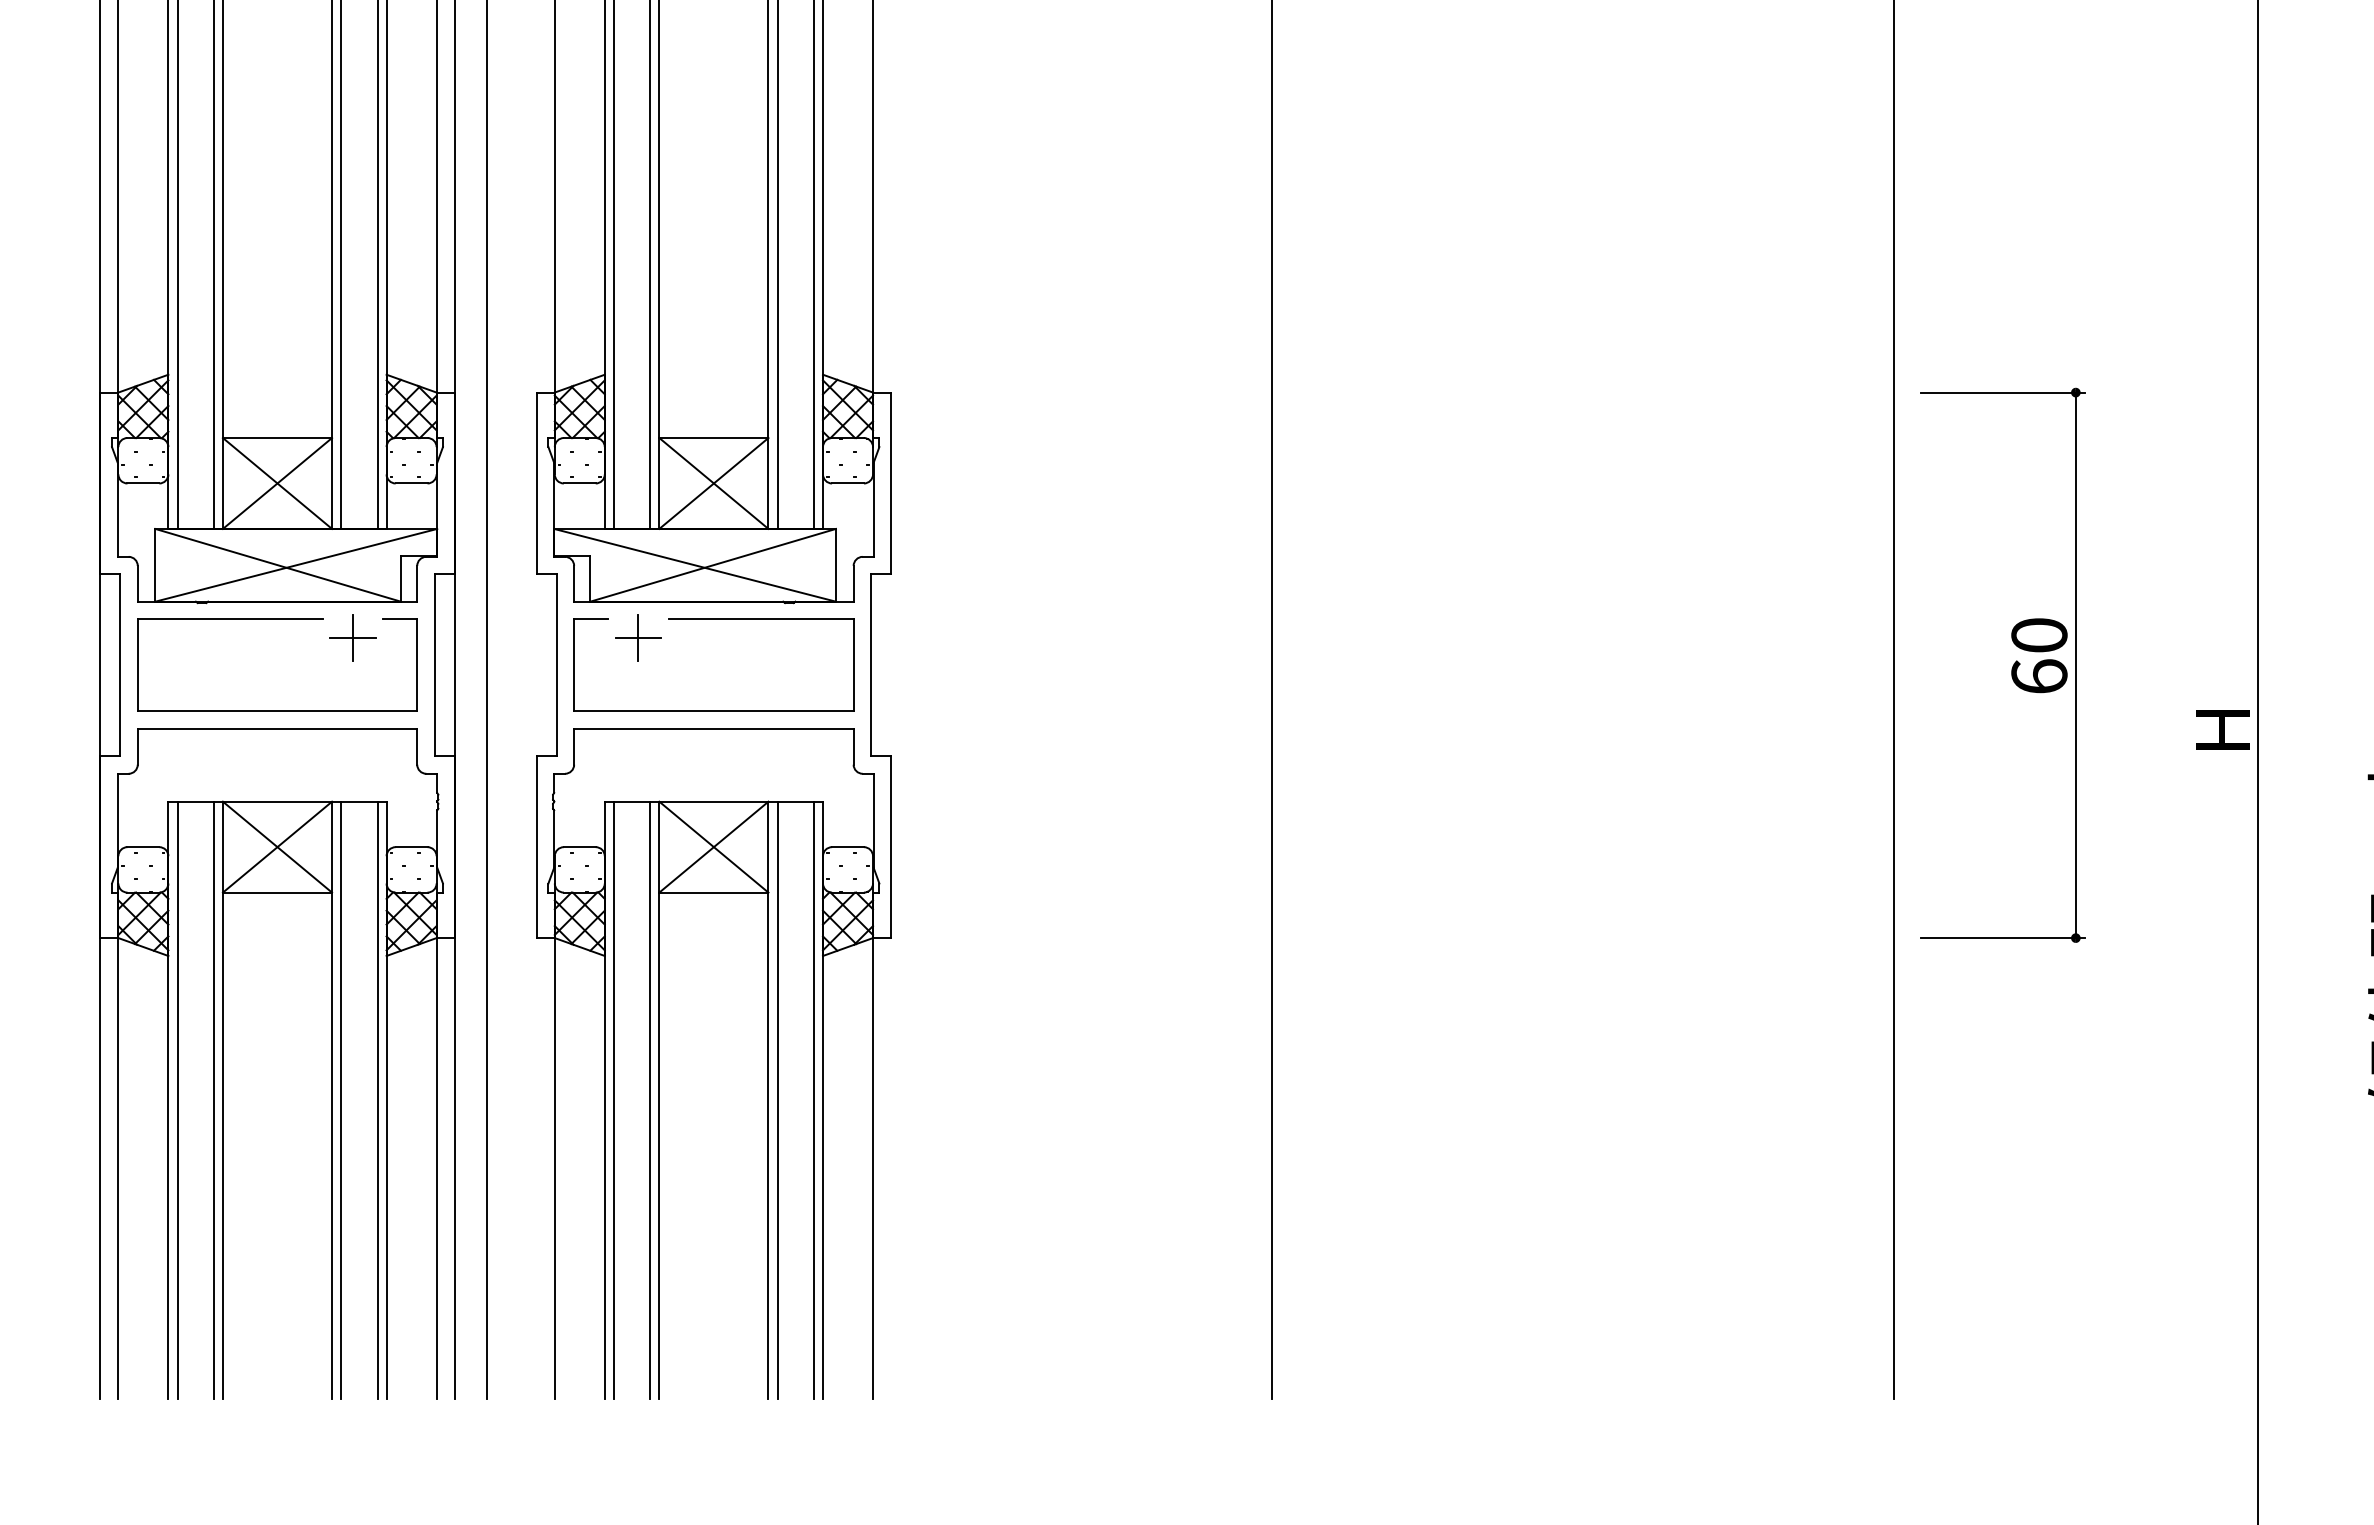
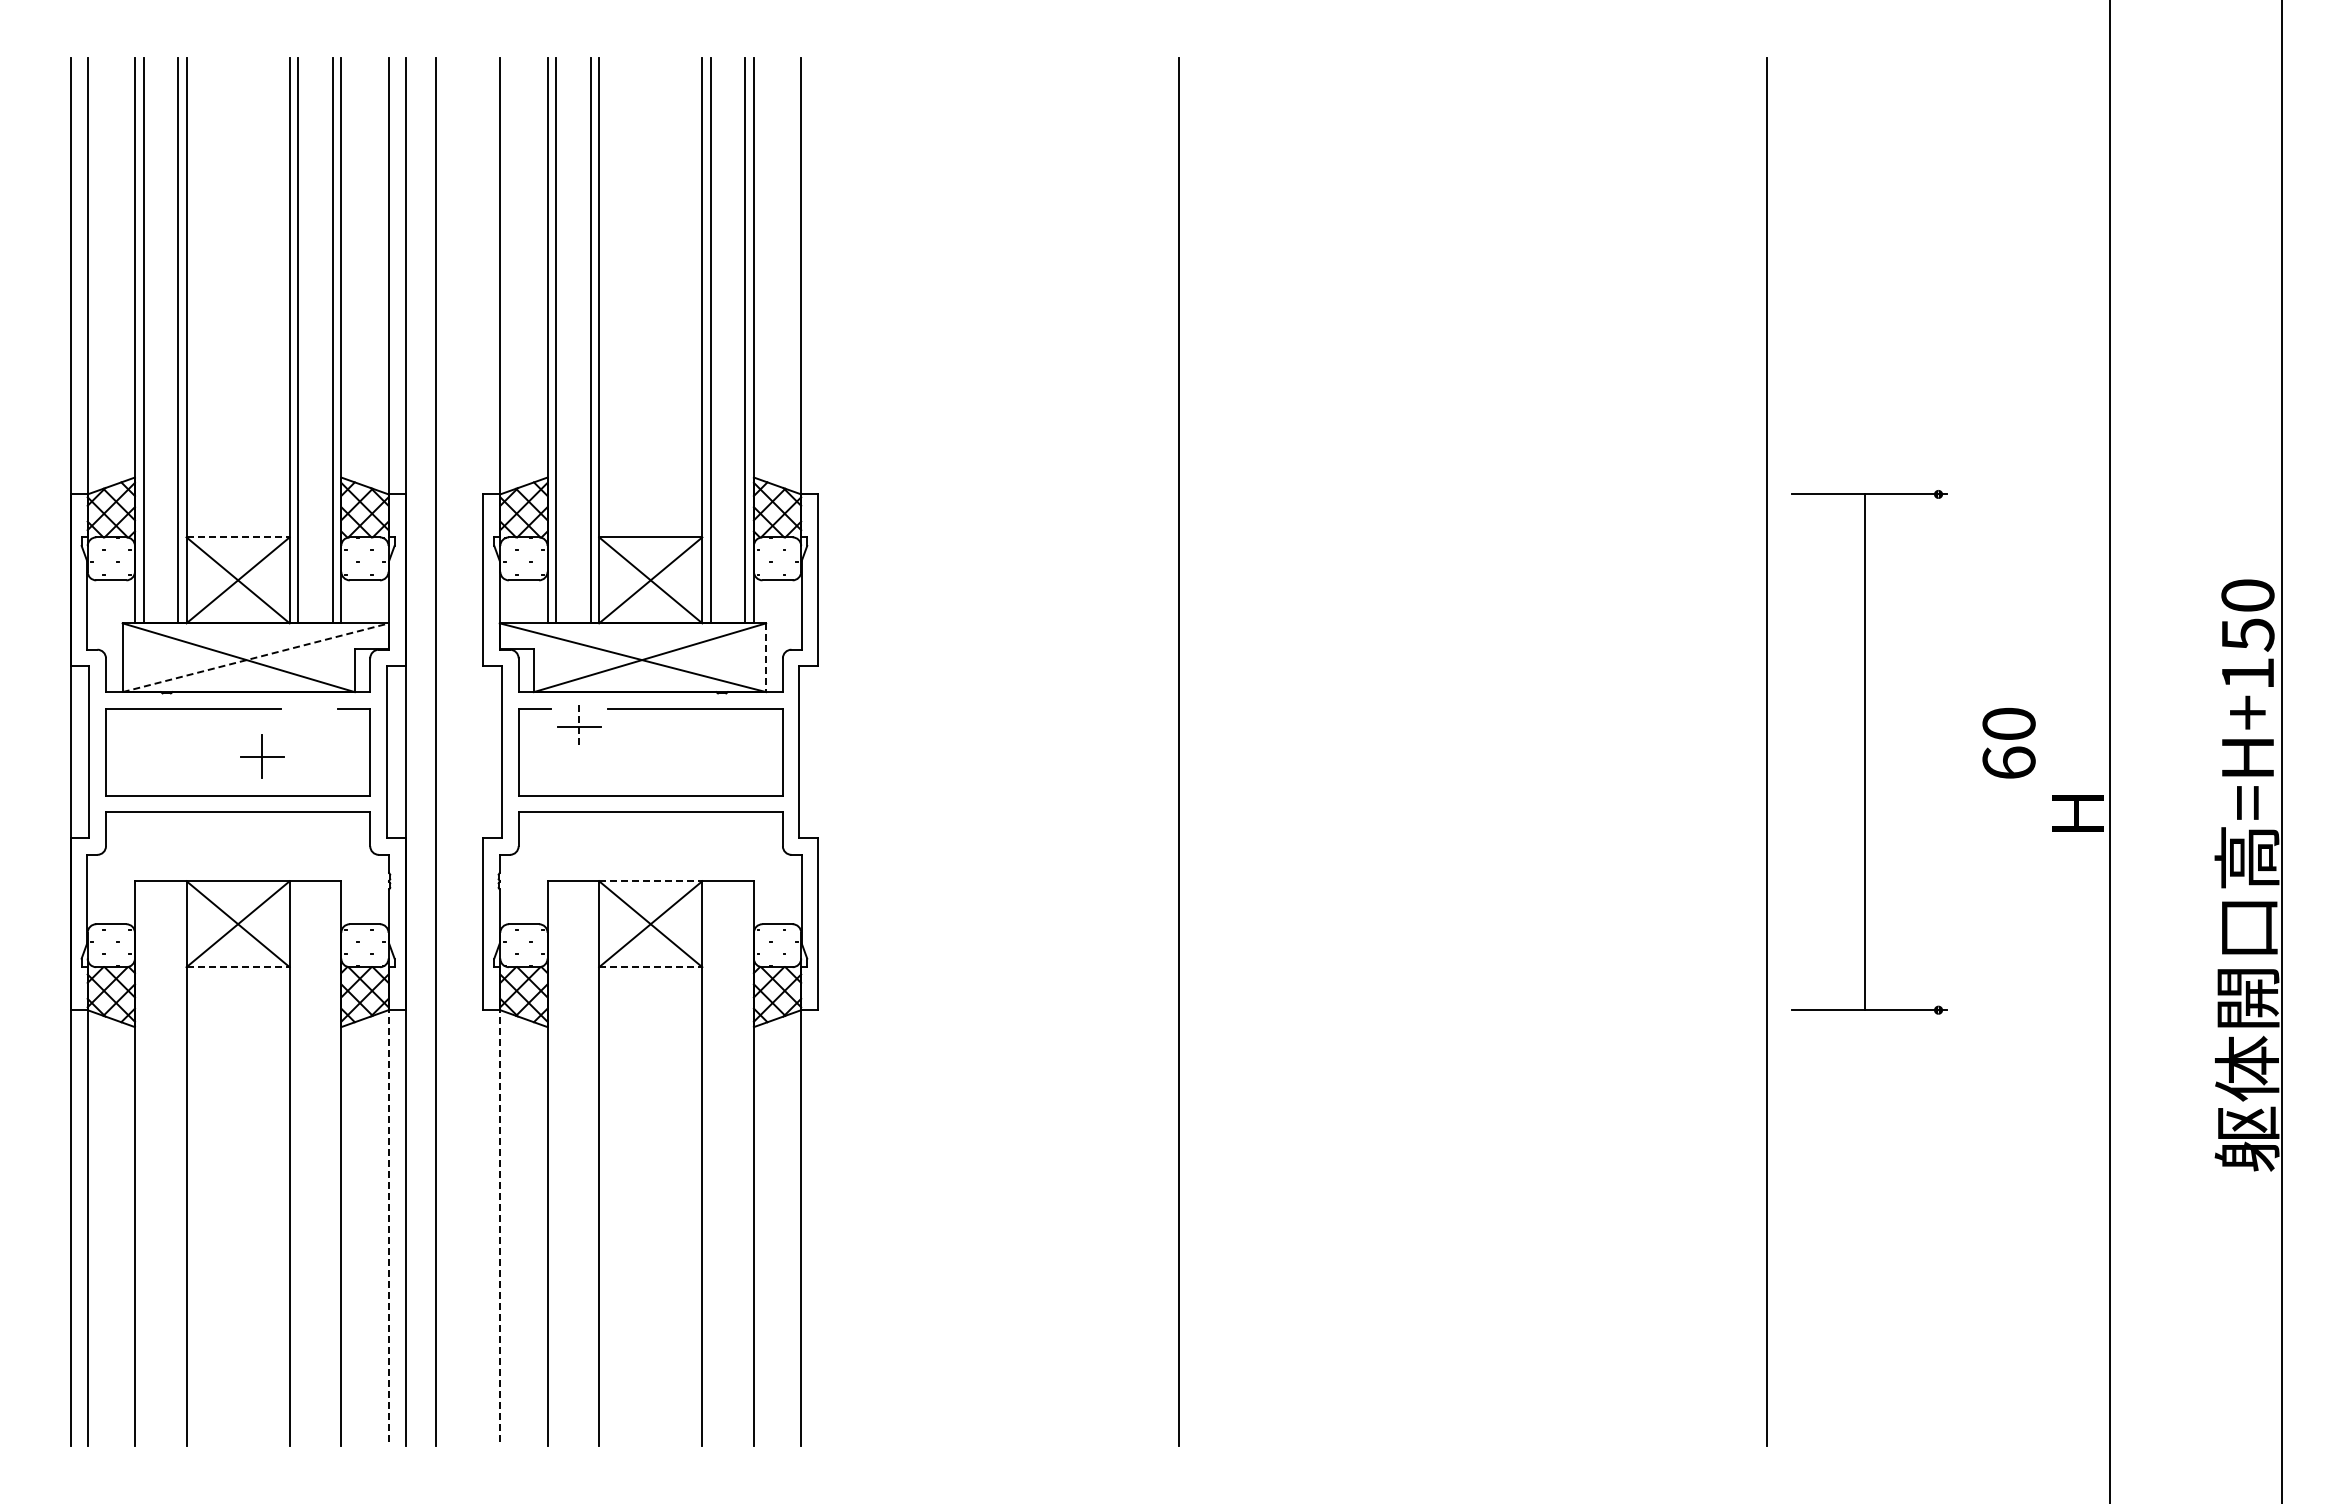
line: (277, 438) -> (238, 537), solid -> dashed
line: (295, 565) -> (255, 657), solid -> dashed
line: (836, 566) -> (766, 658), solid -> dashed
part: (352, 638) -> (262, 756), moved
line: (638, 639) -> (579, 727), solid -> dashed
text: (2038, 656) -> (2008, 743), moved
line: (2075, 665) -> (1864, 752), moved
line: (713, 801) -> (650, 881), solid -> dashed
line: (277, 892) -> (238, 967), solid -> dashed
line: (713, 892) -> (650, 967), solid -> dashed
line: (177, 1100) -> (143, 1163), removed
line: (213, 1100) -> (177, 1163), removed
line: (341, 1100) -> (298, 1163), removed
line: (377, 1100) -> (332, 1163), removed
line: (614, 1100) -> (556, 1163), removed
line: (650, 1100) -> (590, 1163), removed
line: (777, 1100) -> (710, 1163), removed
line: (814, 1100) -> (745, 1163), removed
line: (436, 1166) -> (388, 1226), solid -> dashed
line: (554, 1166) -> (500, 1226), solid -> dashed

